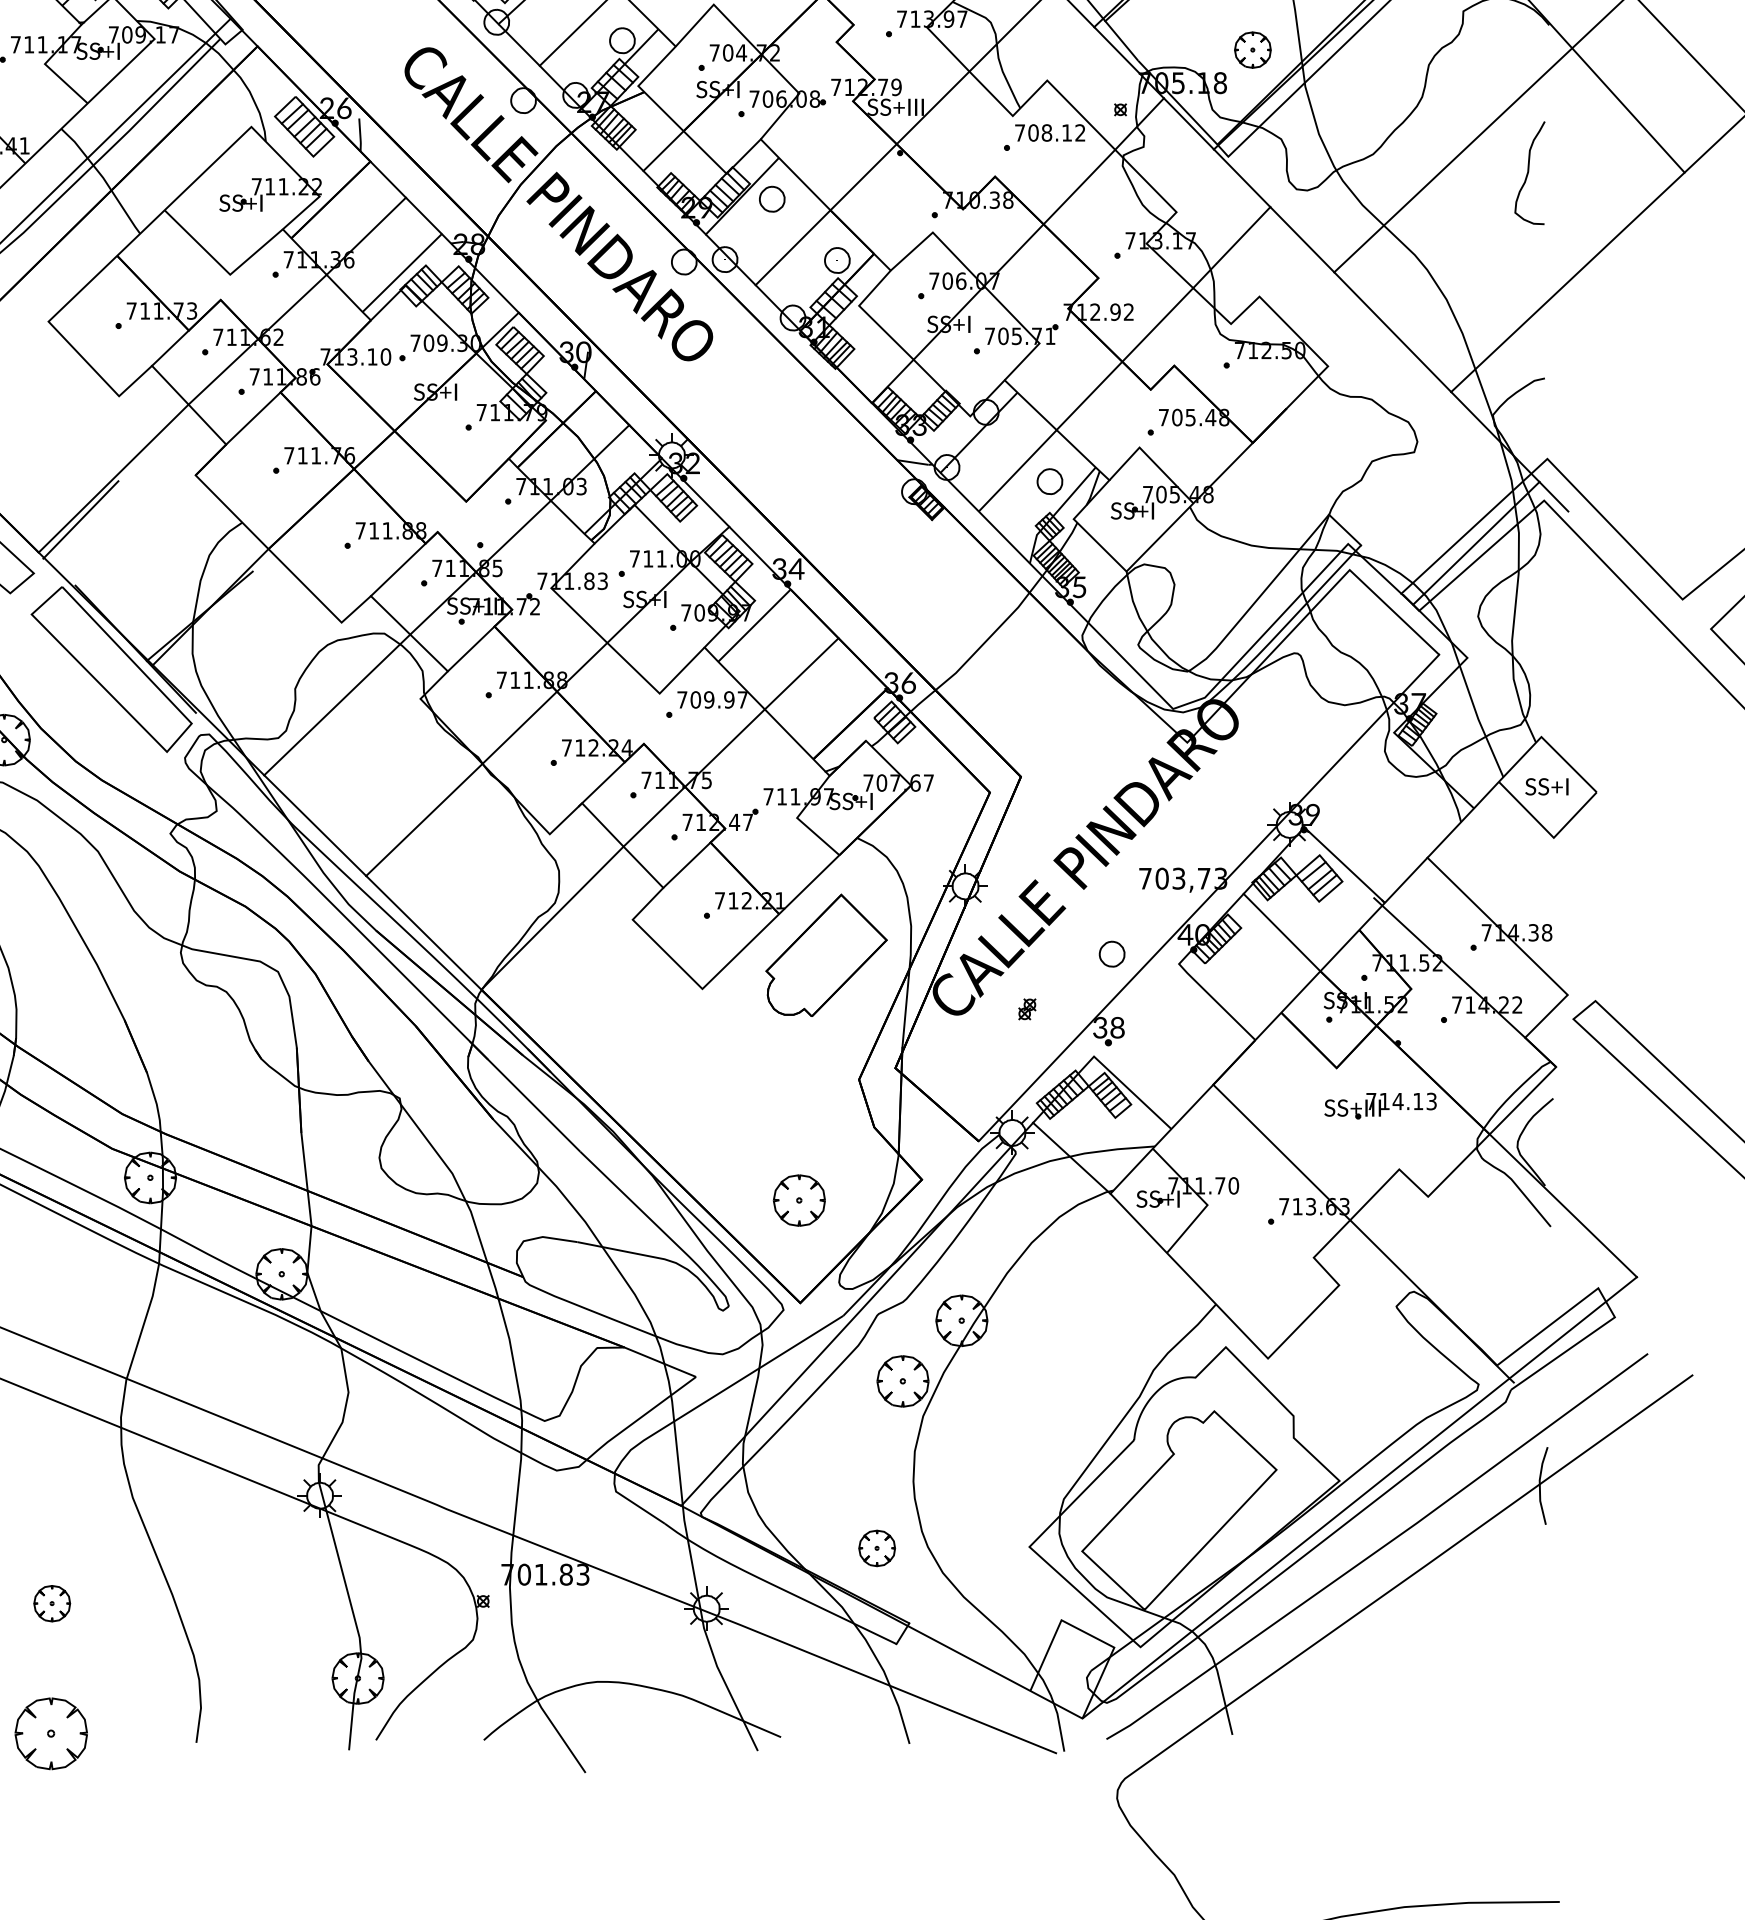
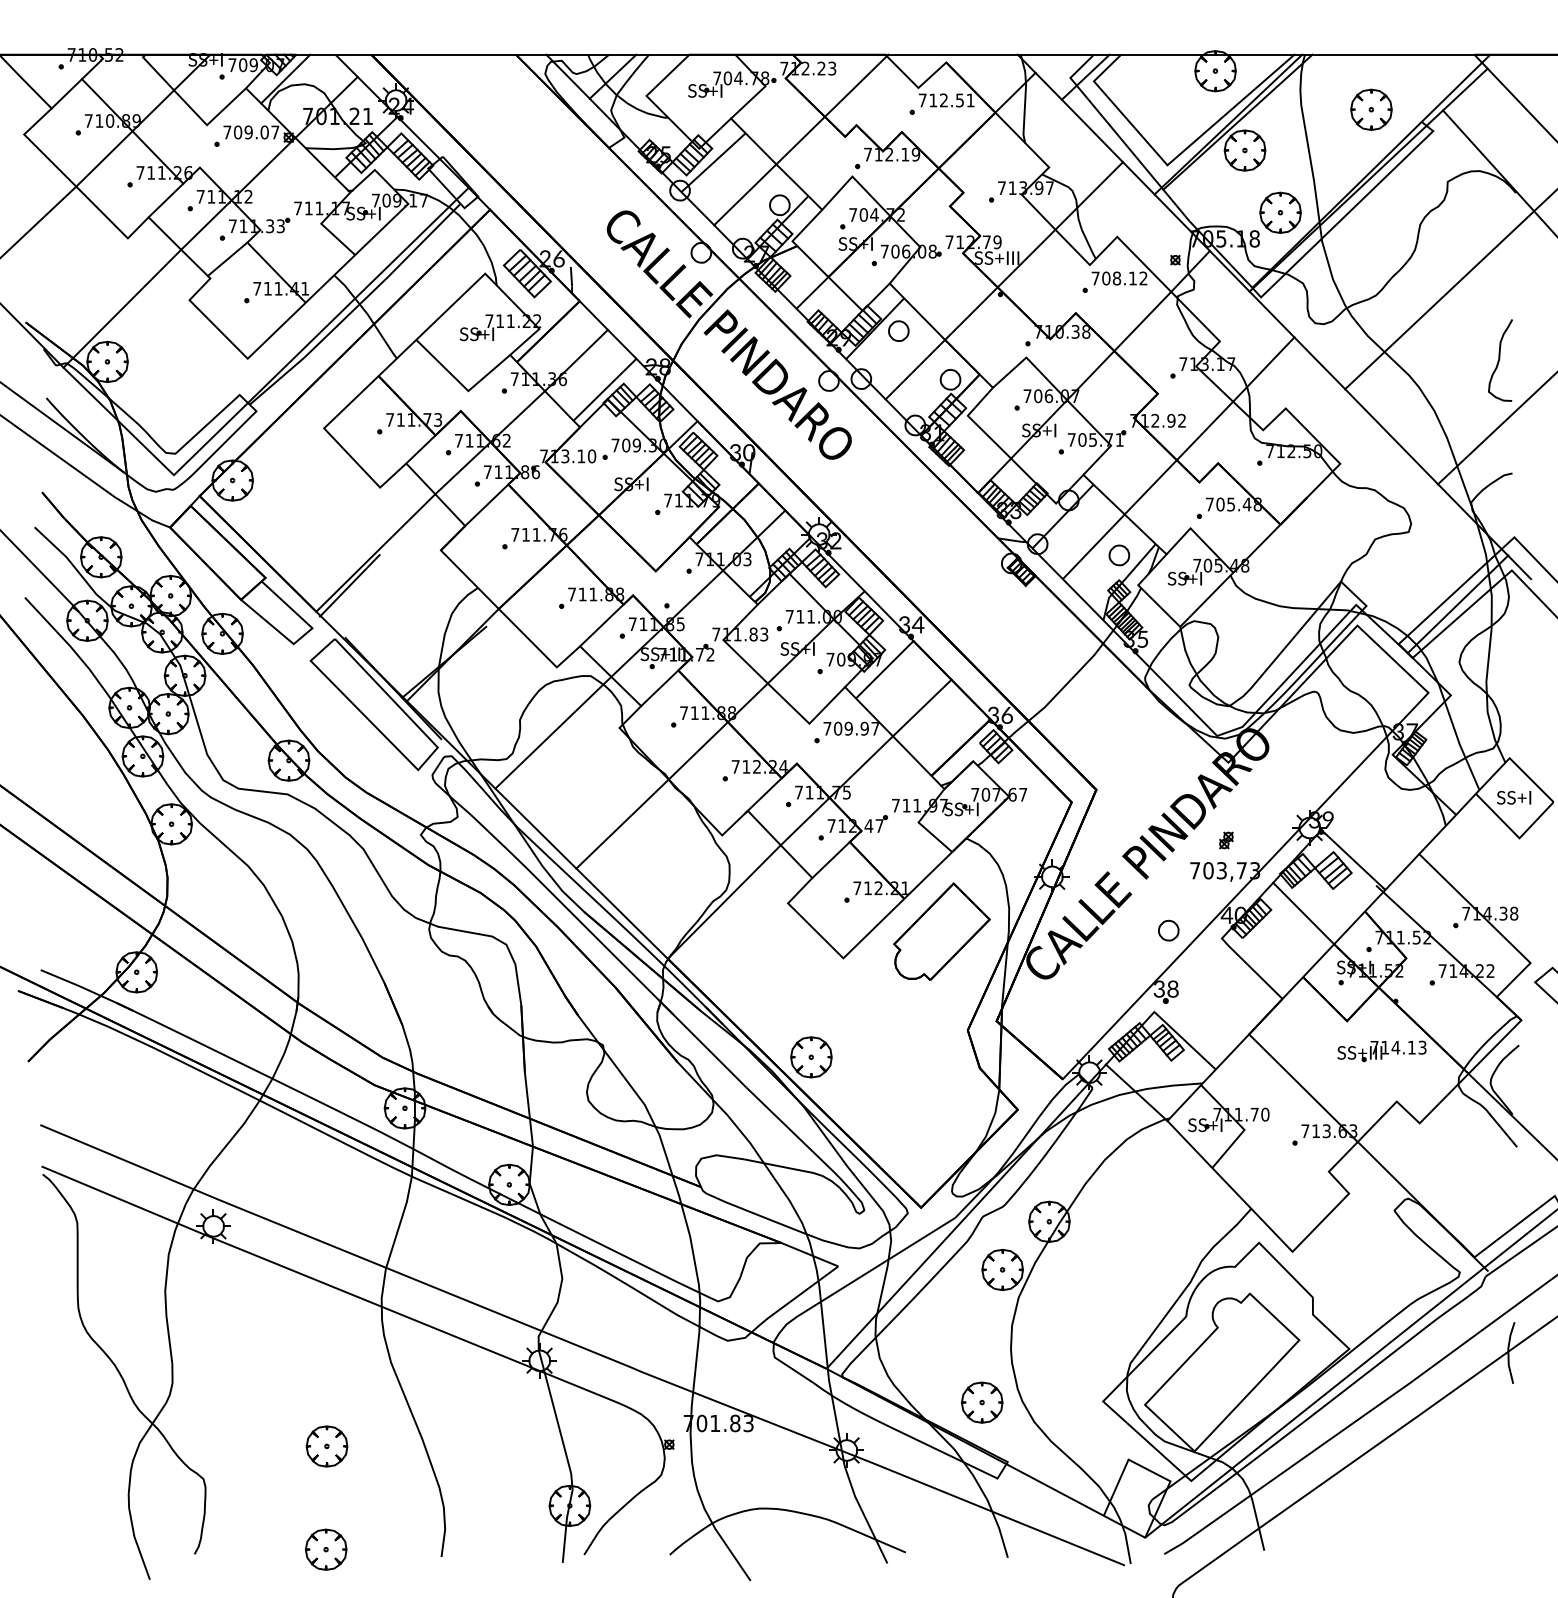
part: (1252, 49) -> (1280, 212), size x1.43
curve: (1529, 171) -> (1500, 359), moved
part: (1027, 1009) -> (1226, 840), moved
part: (799, 1200) -> (811, 1057), moved
part: (876, 1548) -> (981, 1402), size x1.43
part: (51, 1603) -> (326, 1446), size x1.43
part: (50, 1733) -> (325, 1549), size x0.71

